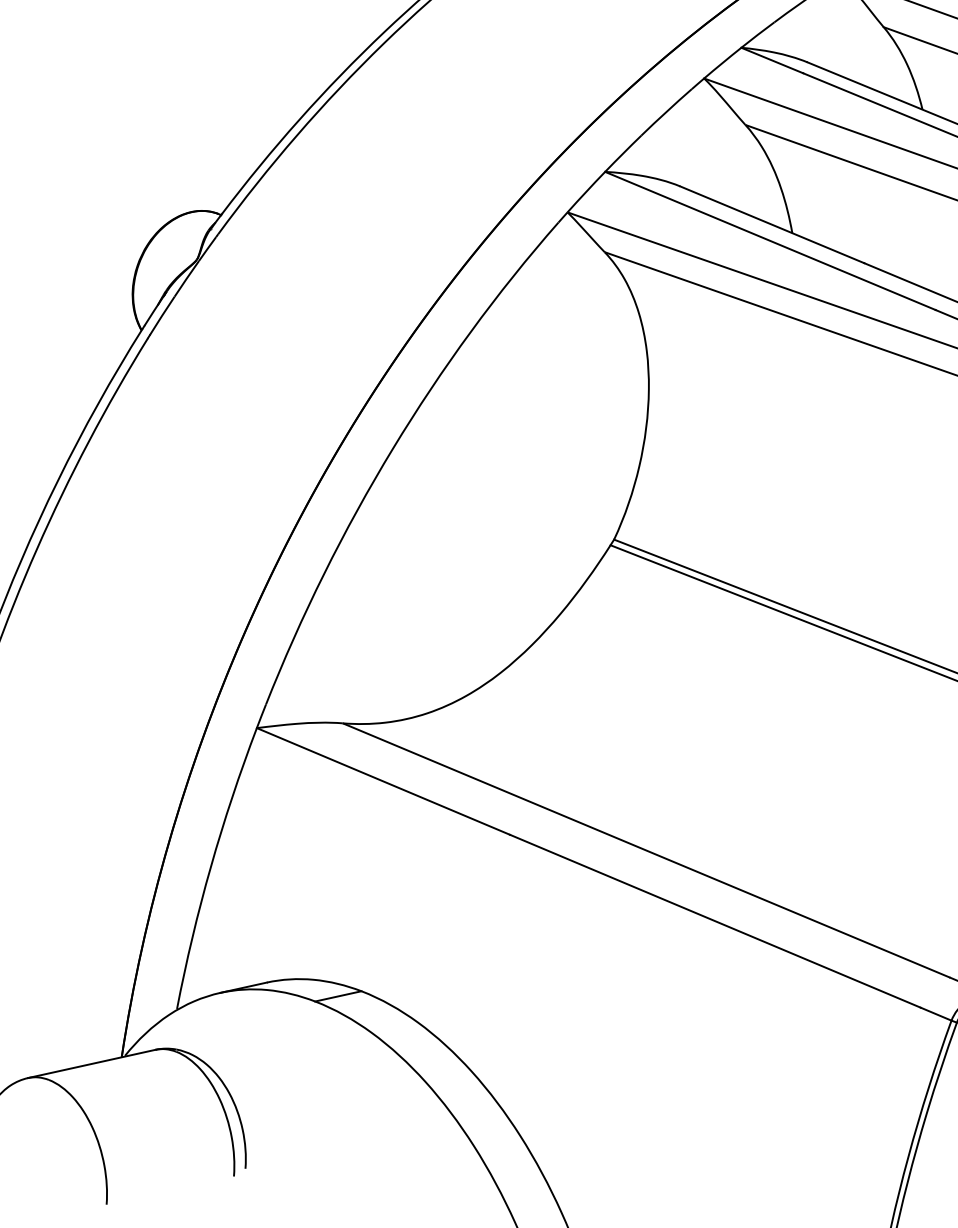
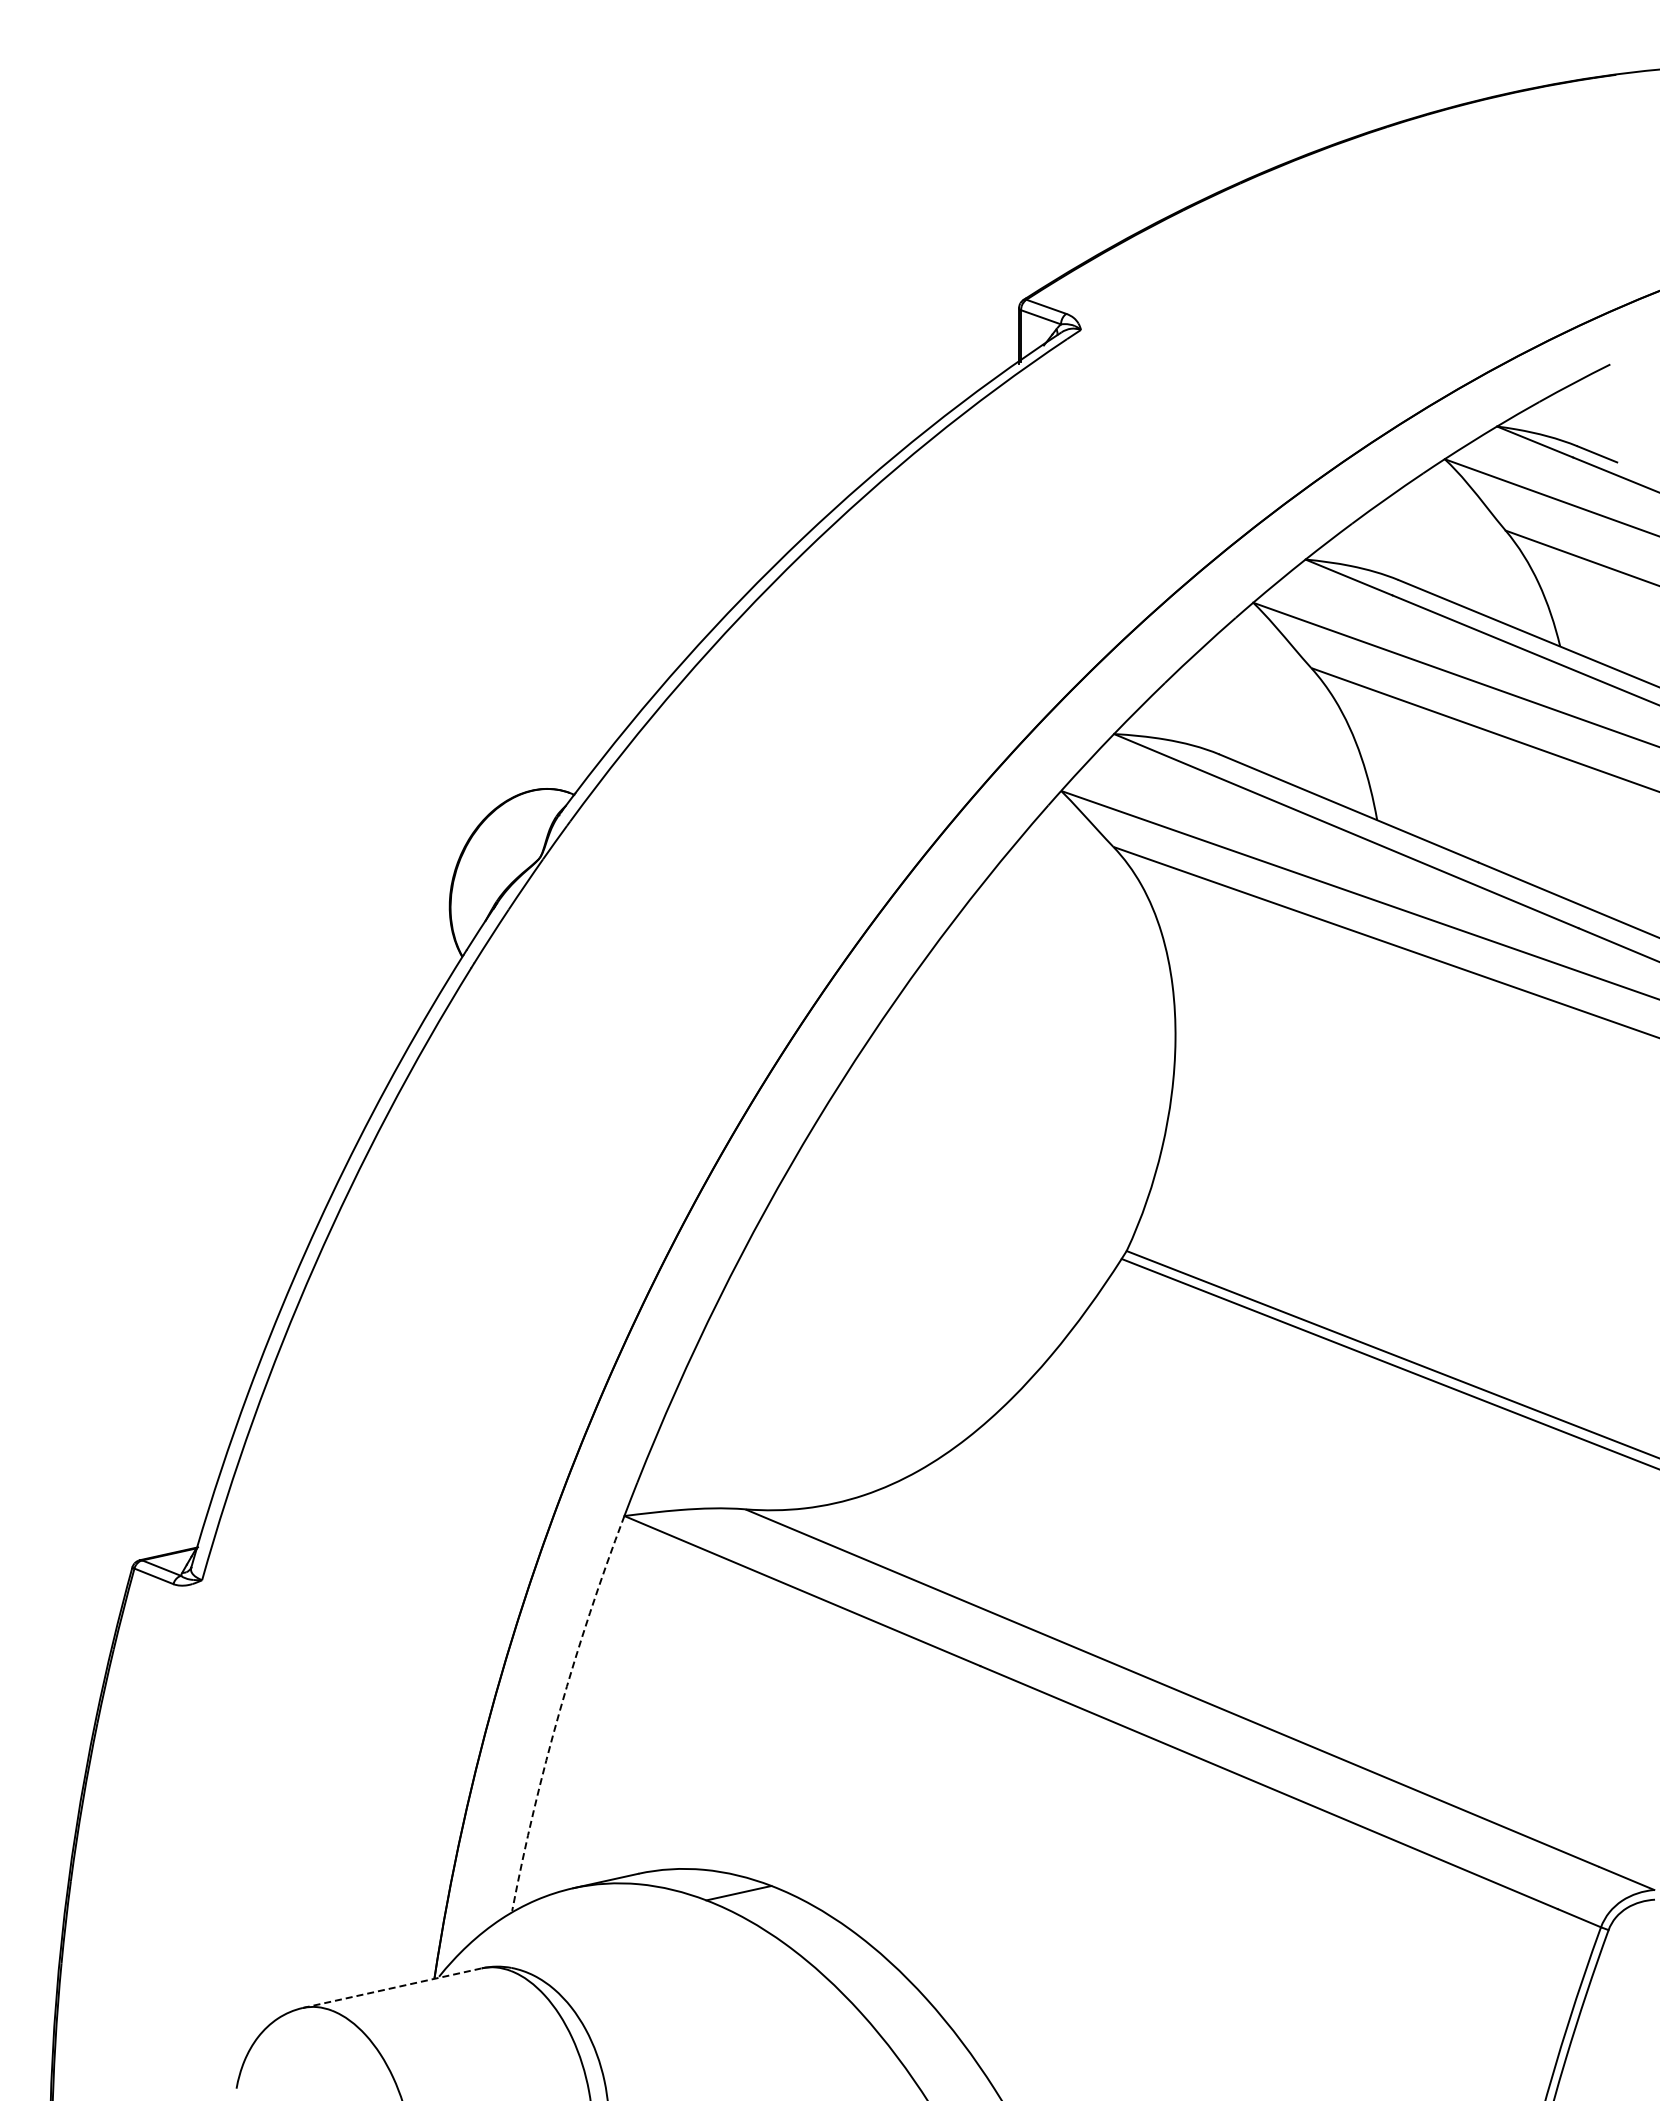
arc: (210, 867) -> (559, 1711), solid -> dashed
line: (91, 1064) -> (392, 1988), solid -> dashed

